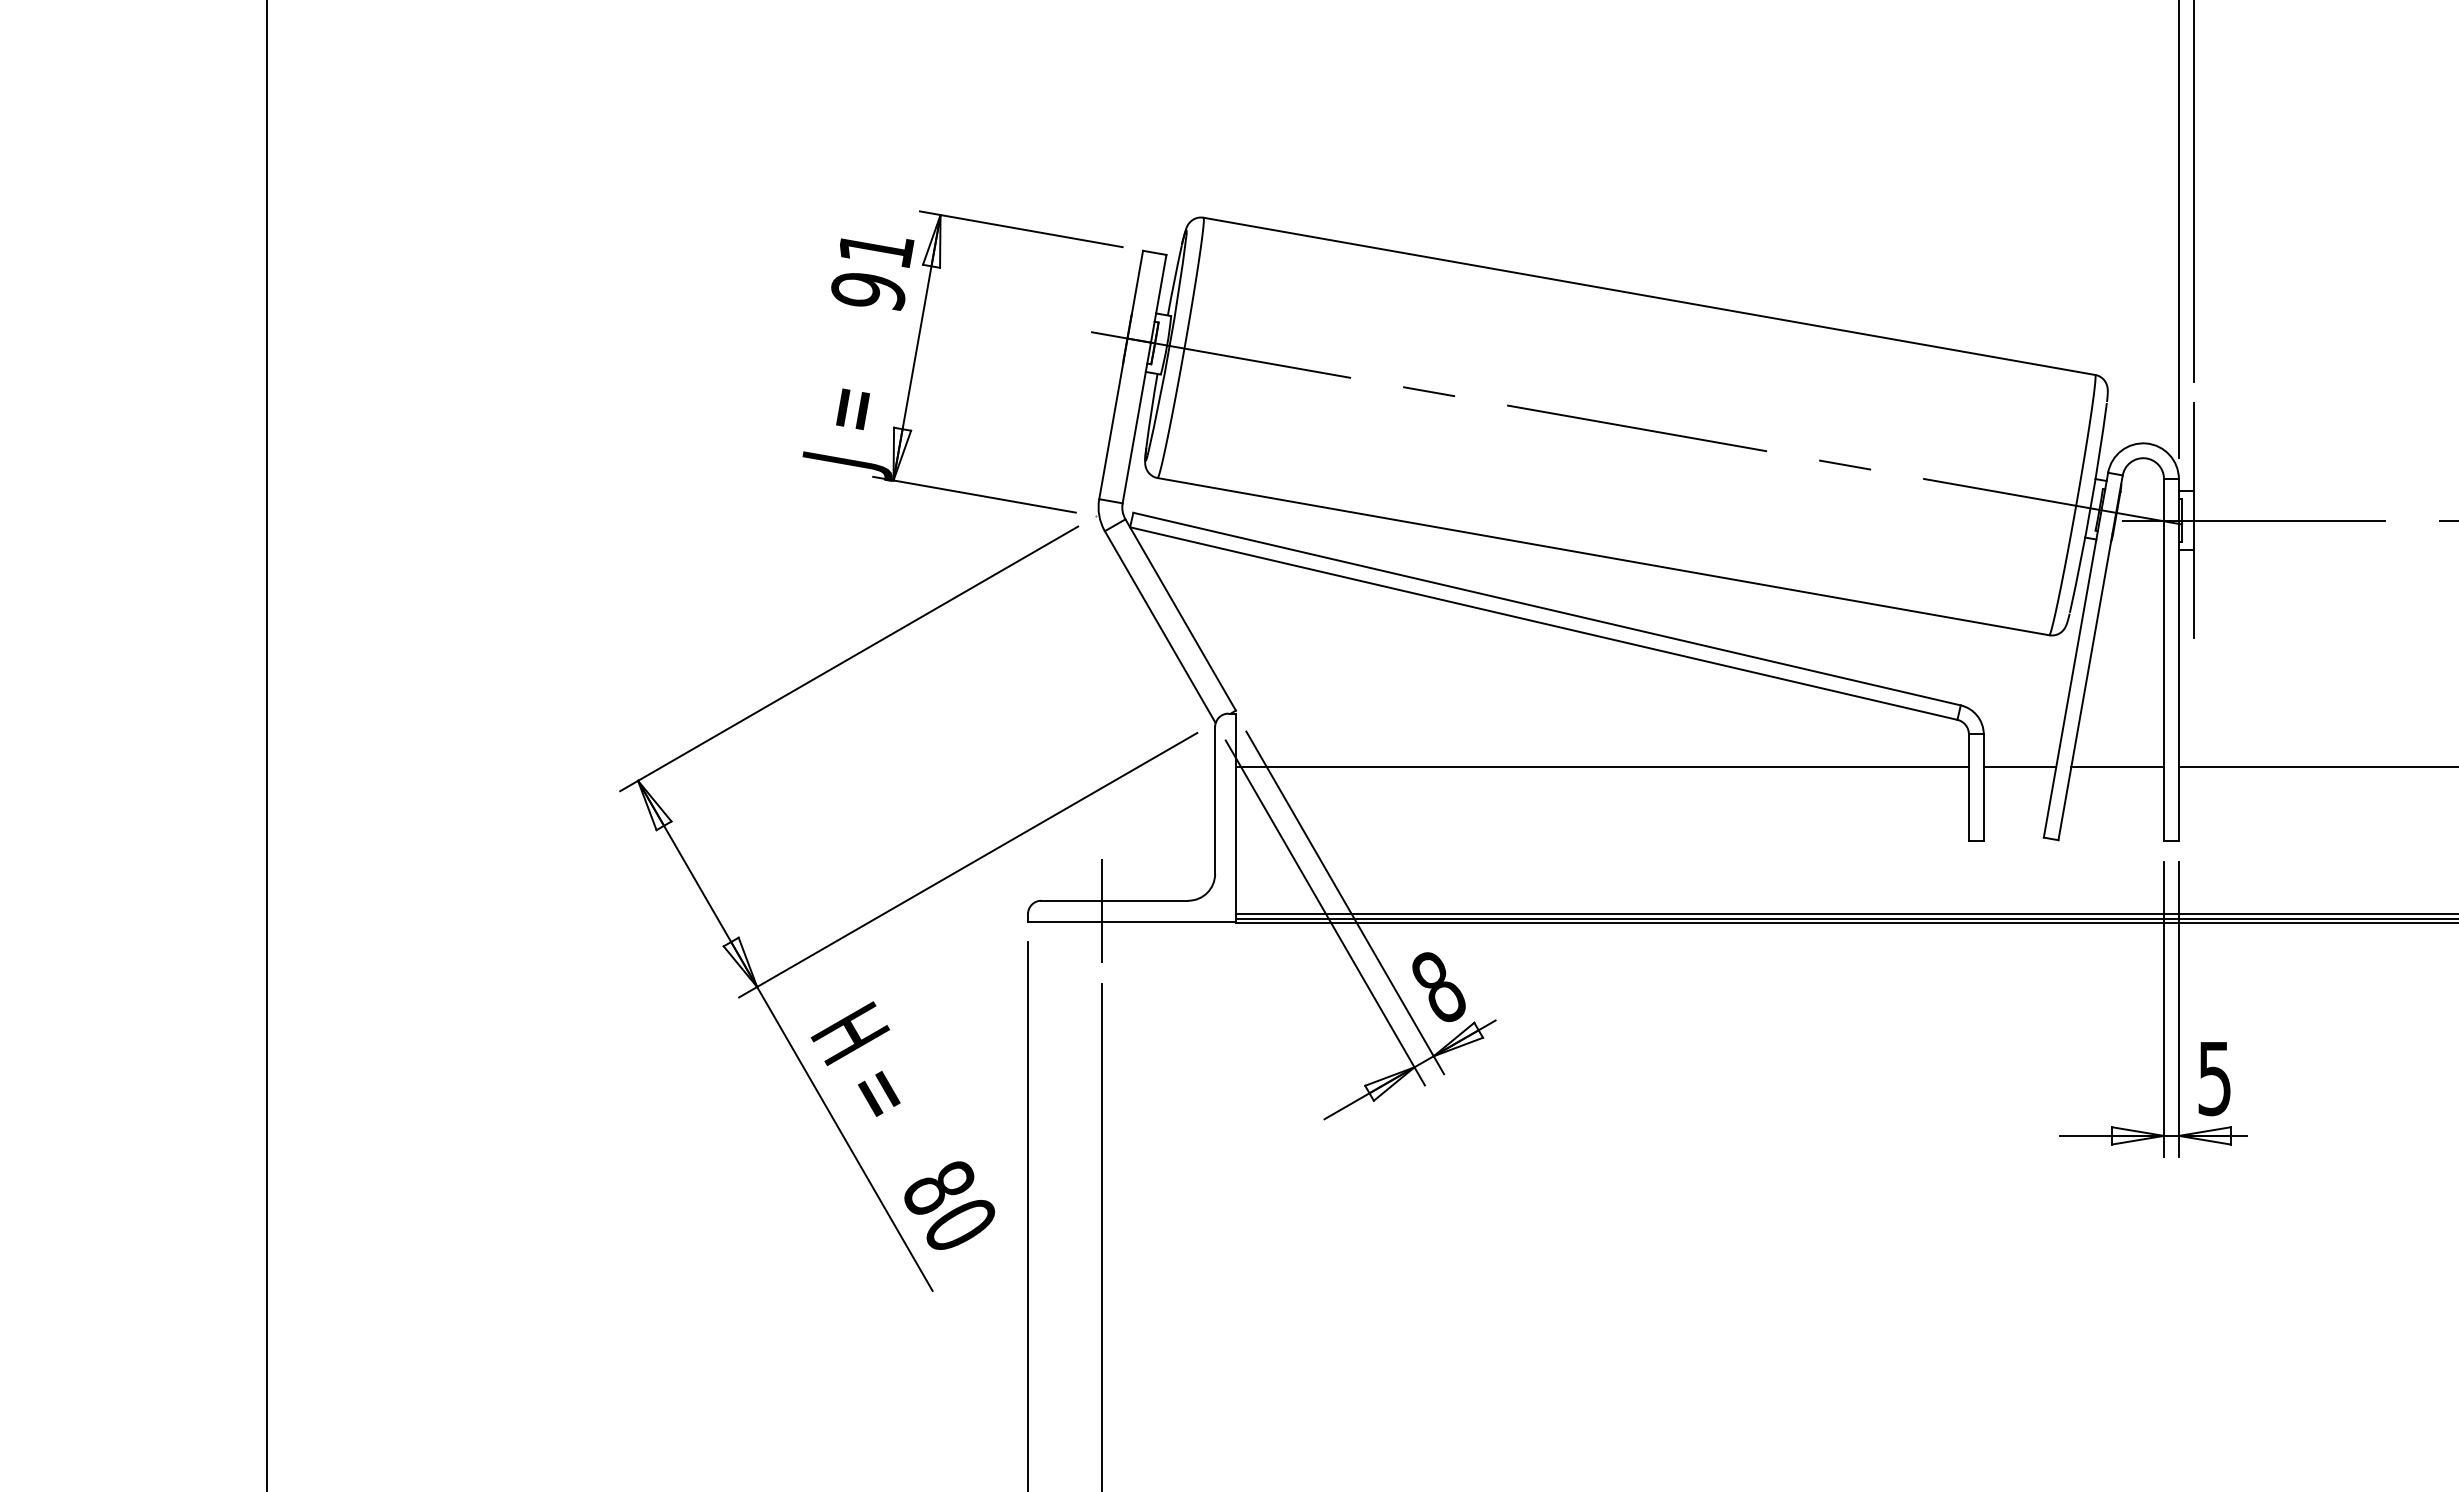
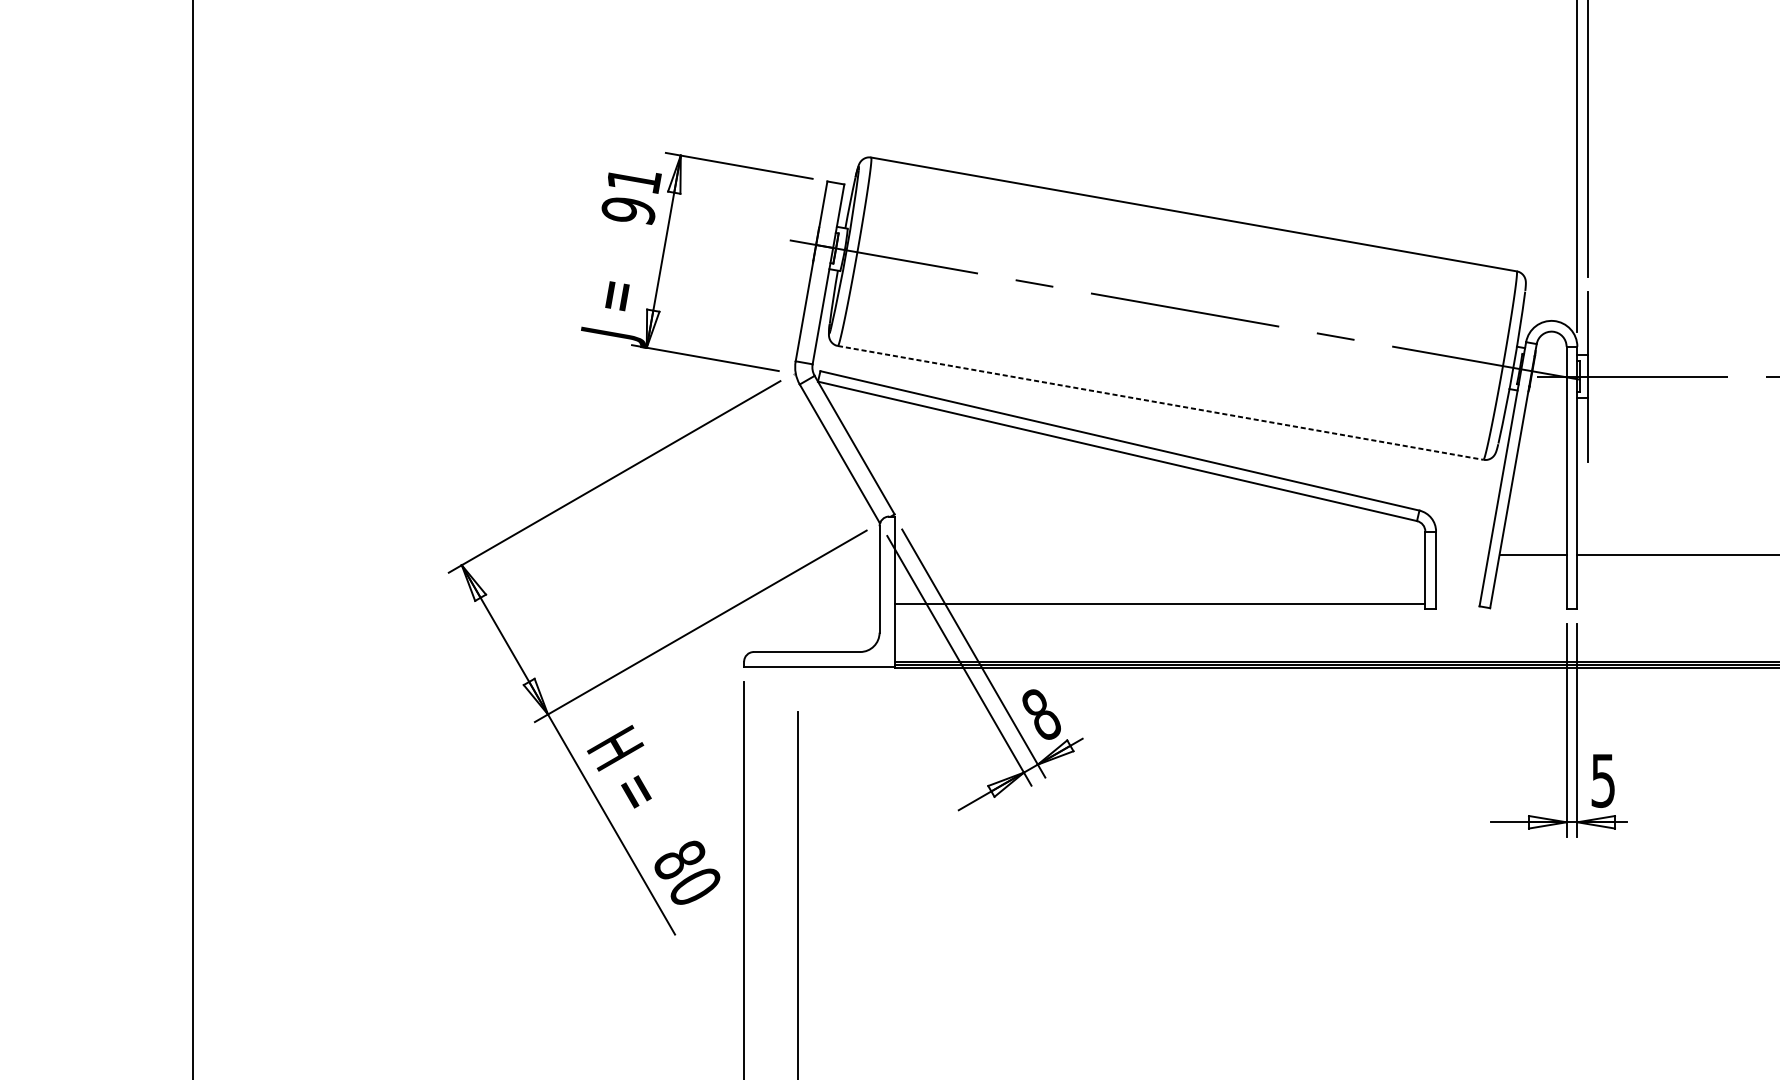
line: (1603, 556) -> (1160, 402), solid -> dashed
line: (1601, 767) -> (1159, 604), moved
line: (2019, 767) -> (1461, 555), removed
line: (1102, 911) -> (798, 659), removed

